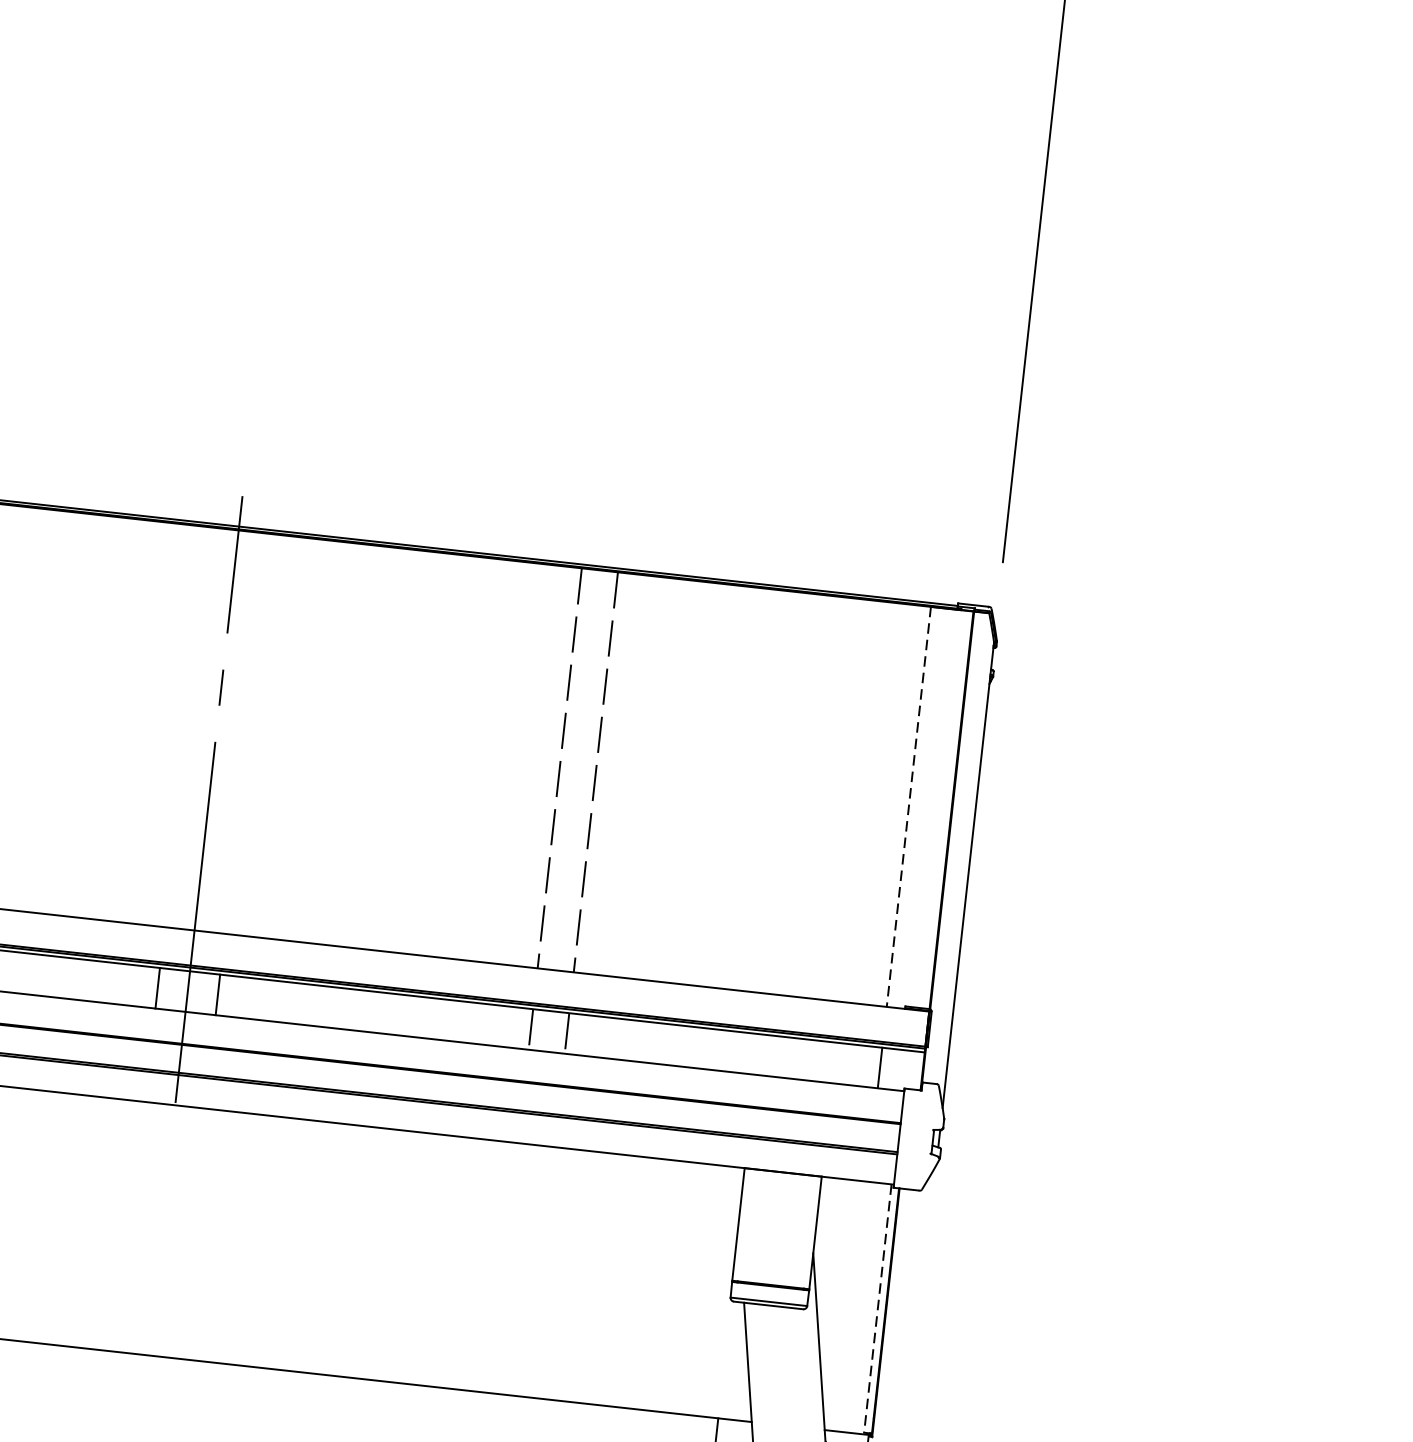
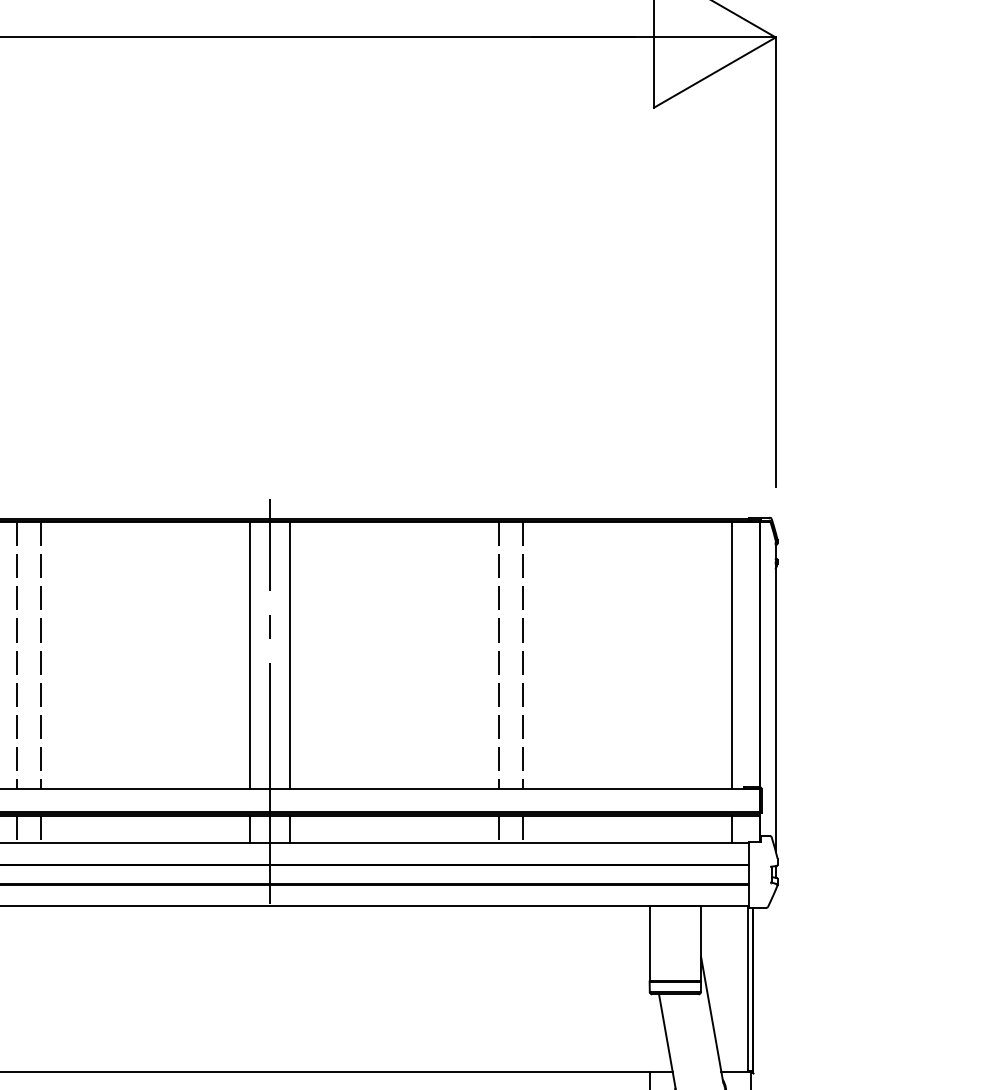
line: (186, 725) -> (249, 654), added
line: (246, 732) -> (289, 654), added
line: (908, 806) -> (731, 655), dashed -> solid
line: (877, 1308) -> (747, 988), dashed -> solid

